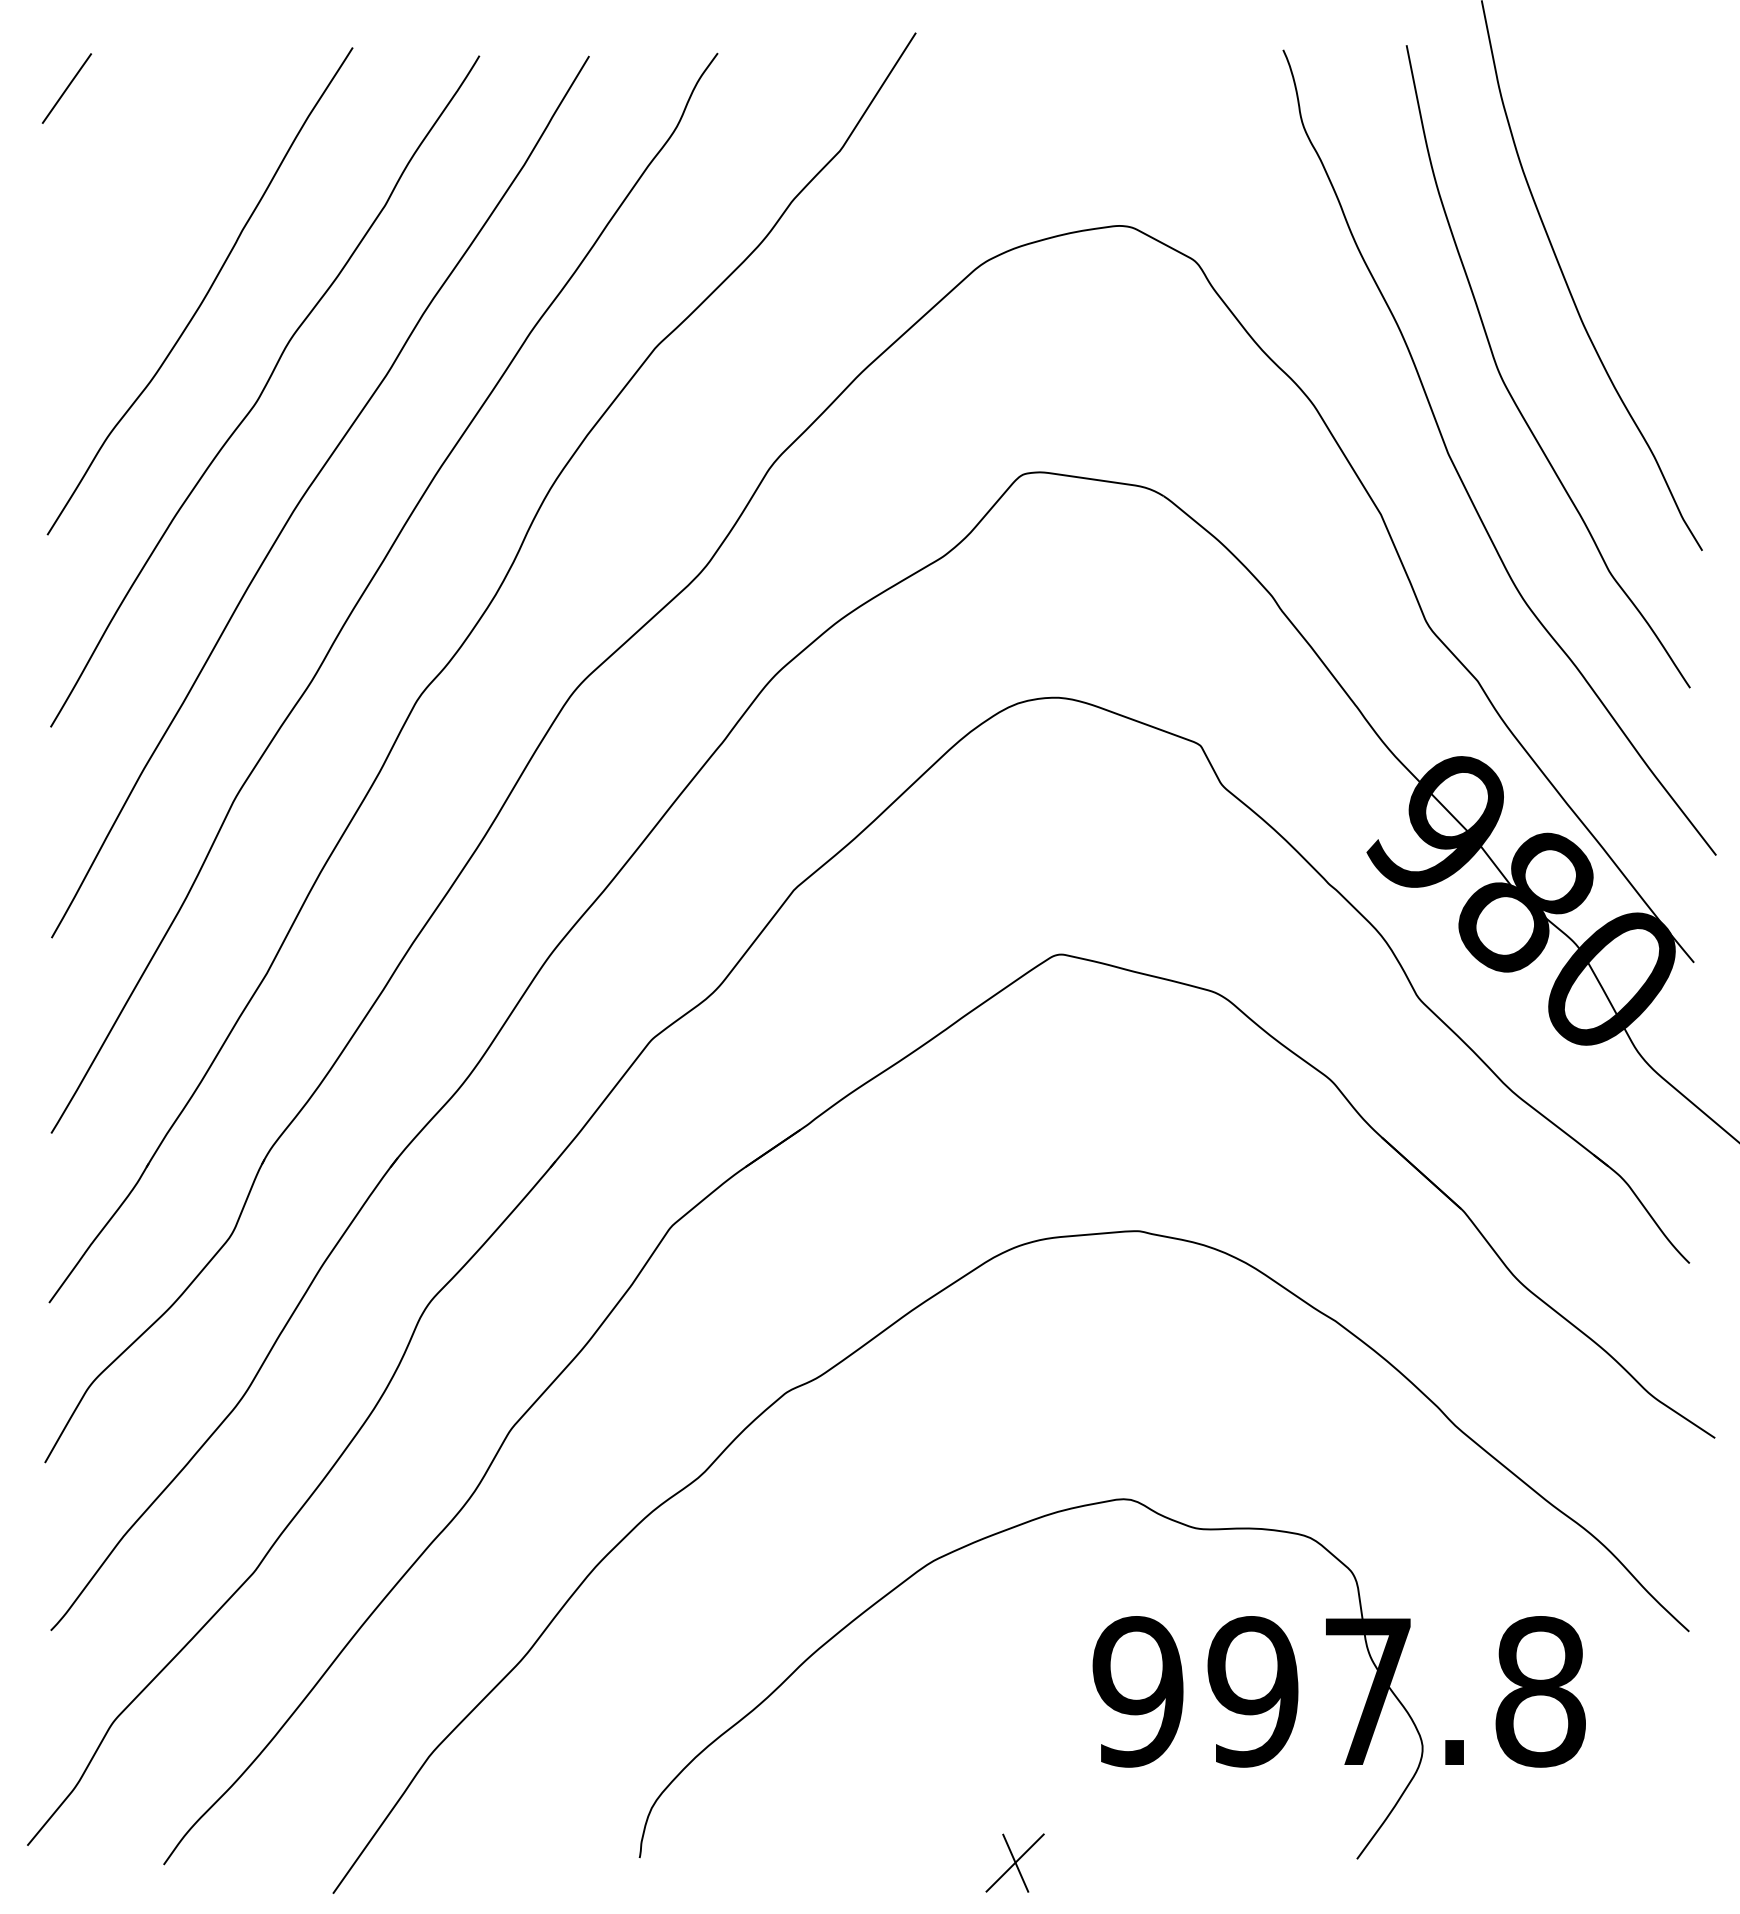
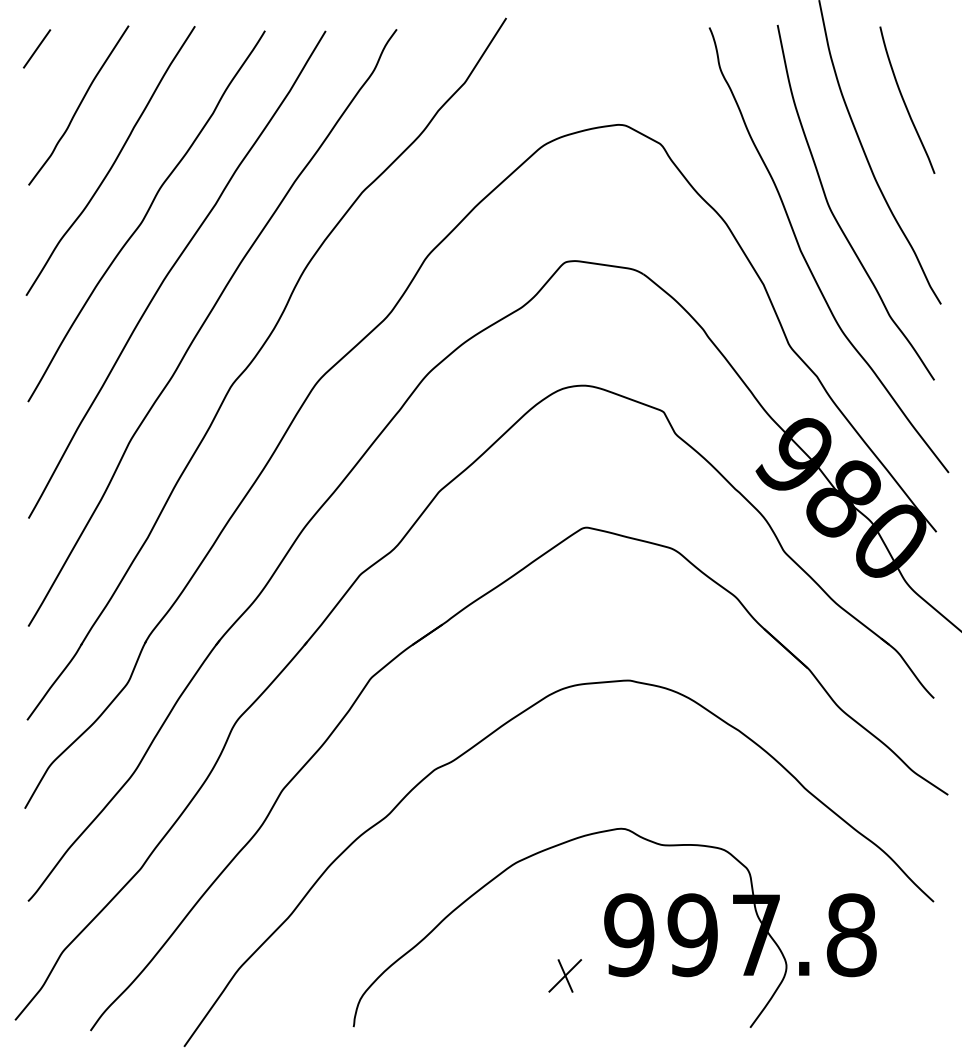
curve: (1636, 180) -> (904, 99), added
curve: (141, 190) -> (78, 105), added
part: (1015, 1862) -> (565, 975), moved

